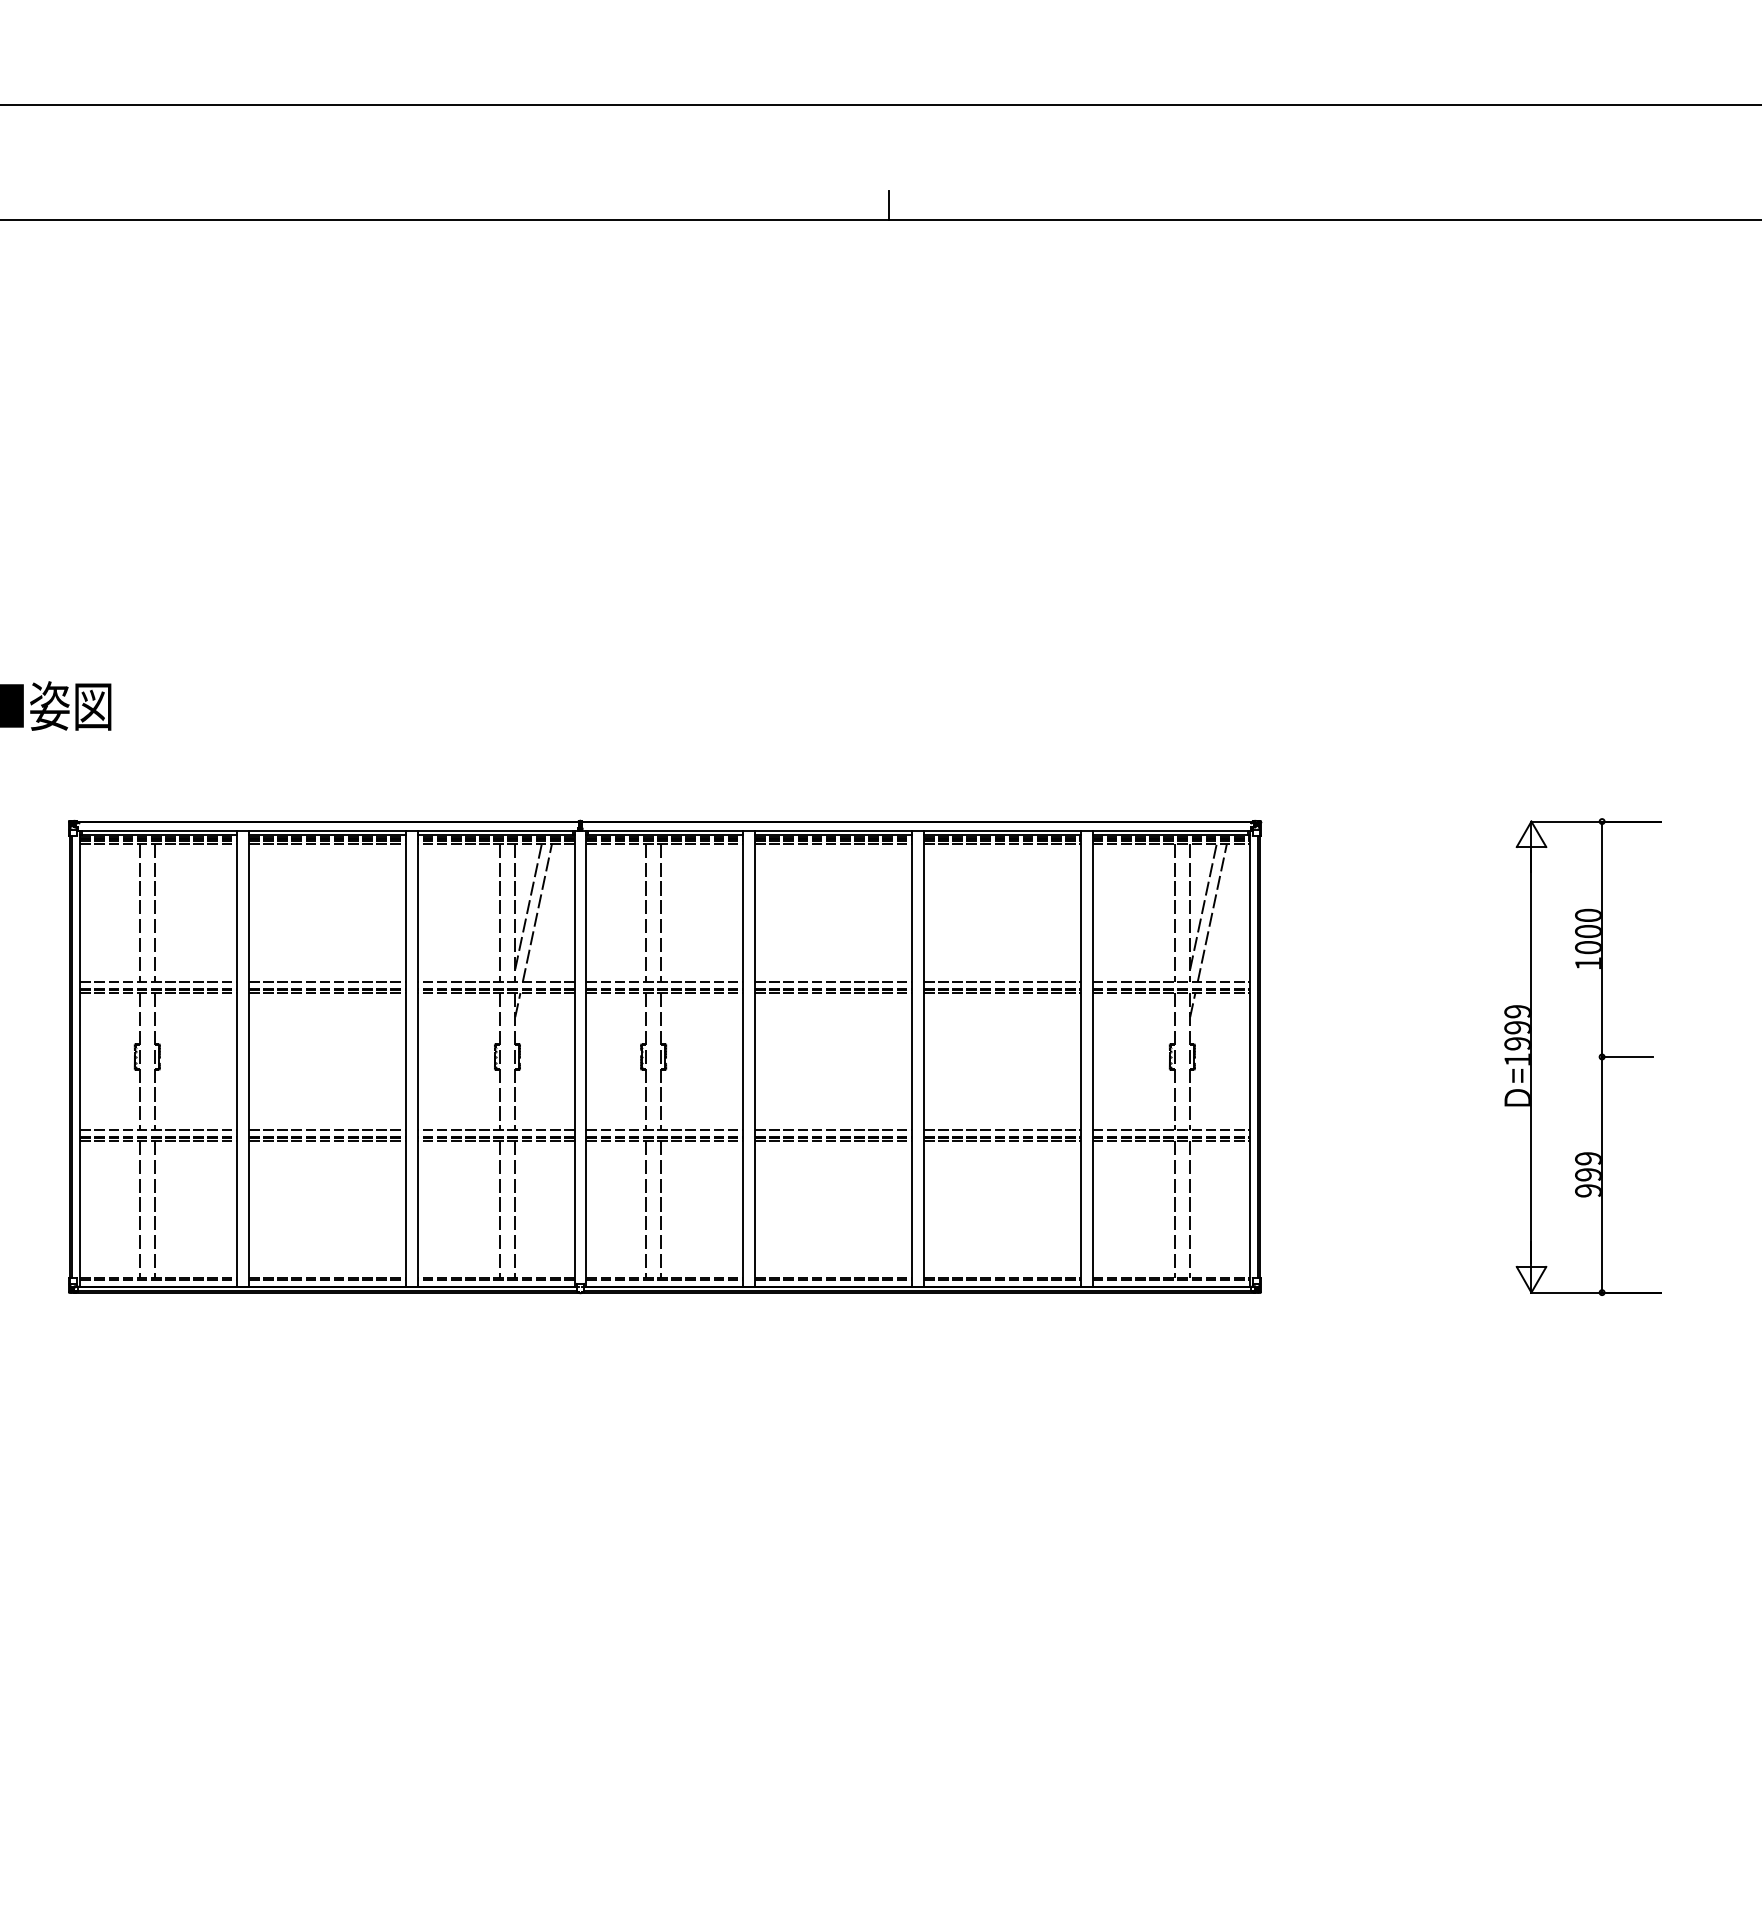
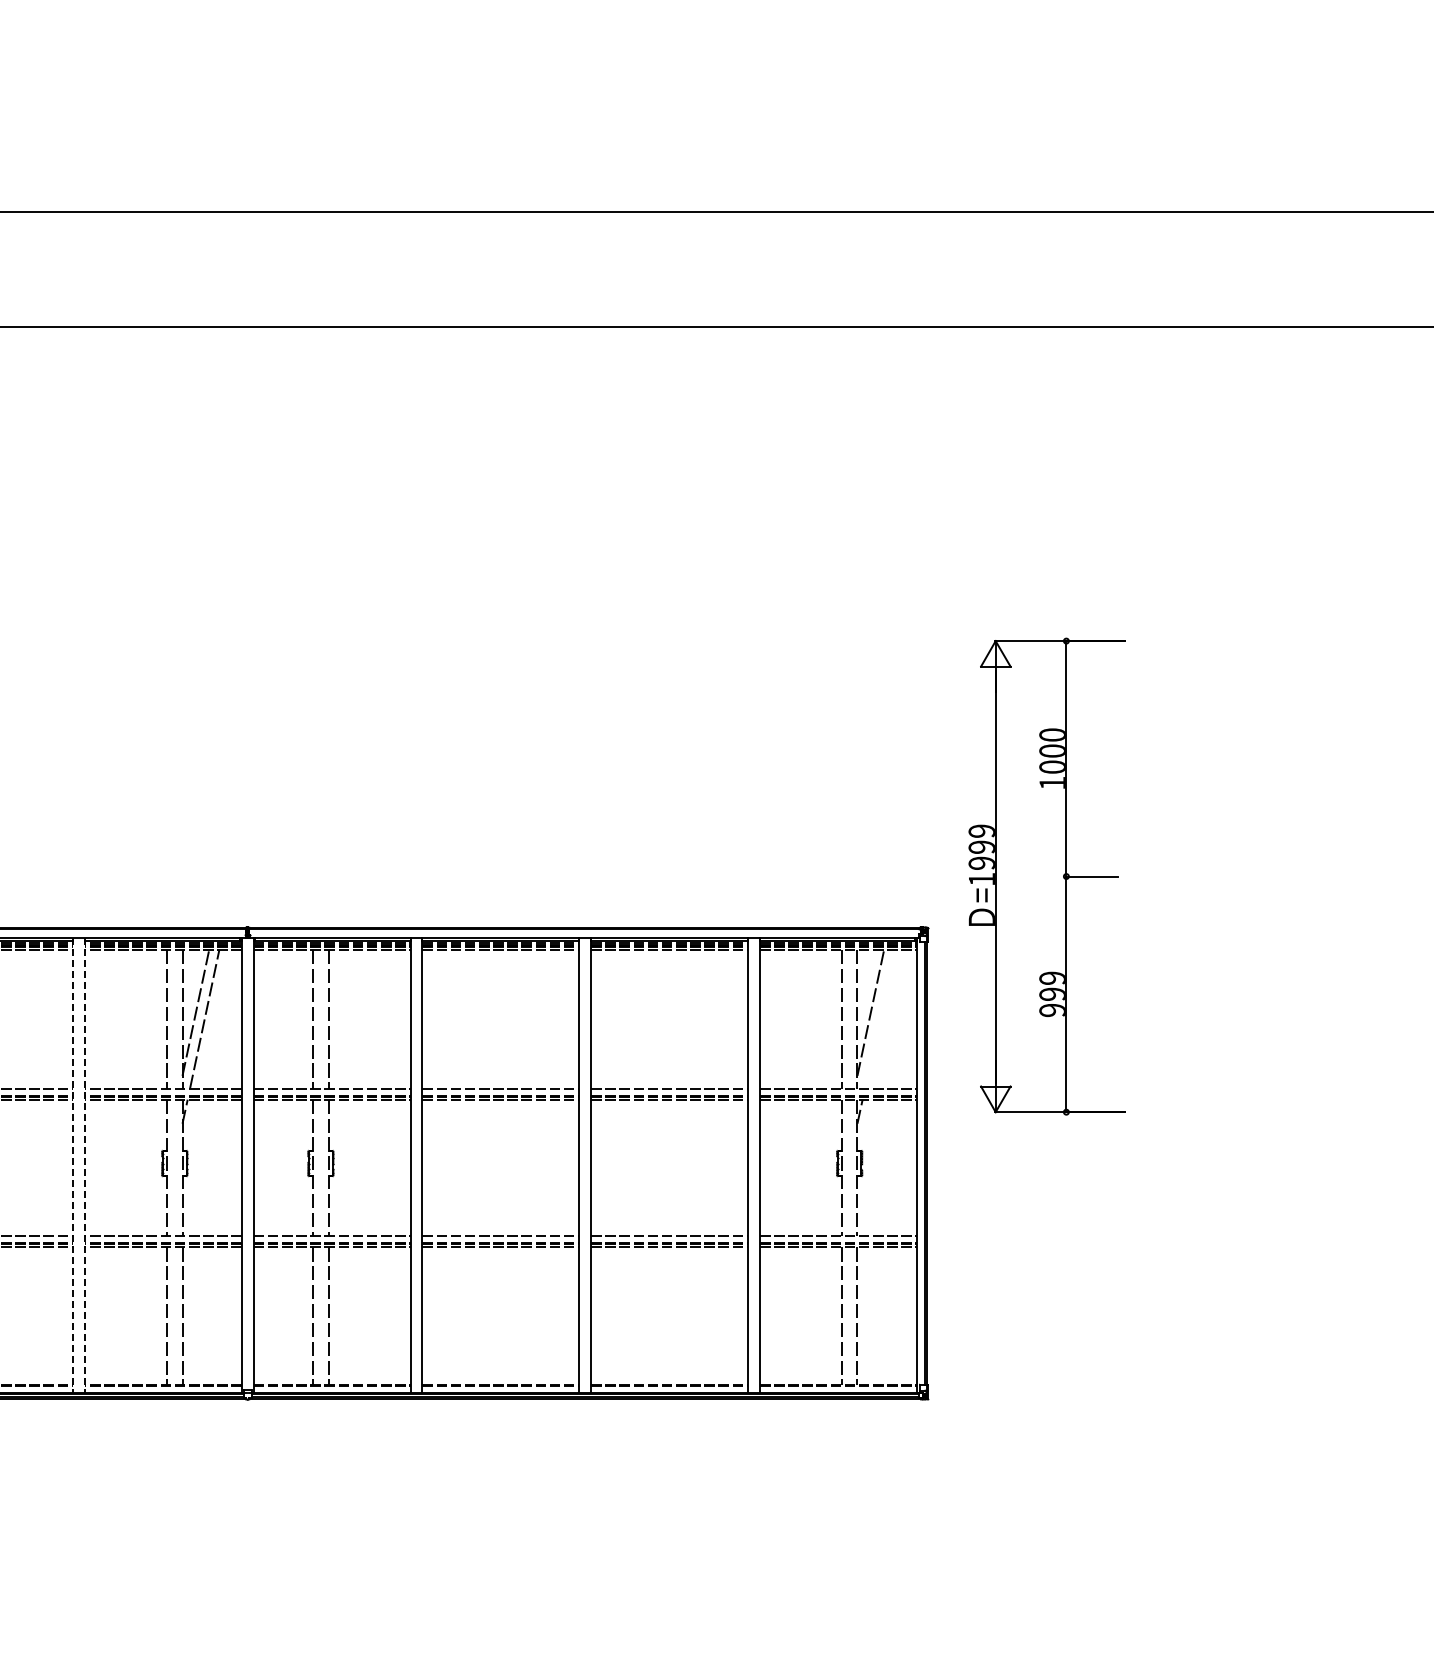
line: (889, 205) -> (556, 312), removed
line: (1211, 912) -> (878, 1019), removed
part: (1582, 1056) -> (1046, 876), moved
line: (405, 1058) -> (72, 1165), solid -> dashed
line: (417, 1058) -> (84, 1165), solid -> dashed

